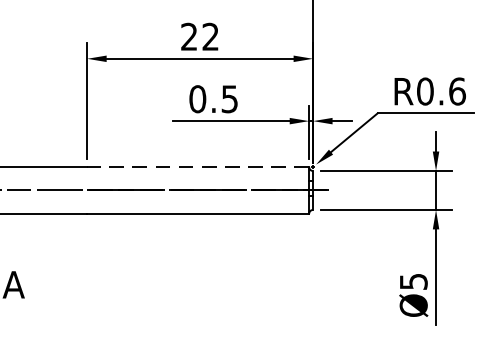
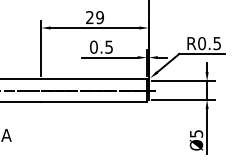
text: (209, 36) -> (99, 17), 22 -> 29
text: (457, 91) -> (217, 43), R0.6 -> R0.5
line: (198, 167) -> (94, 79), dashed -> solid

